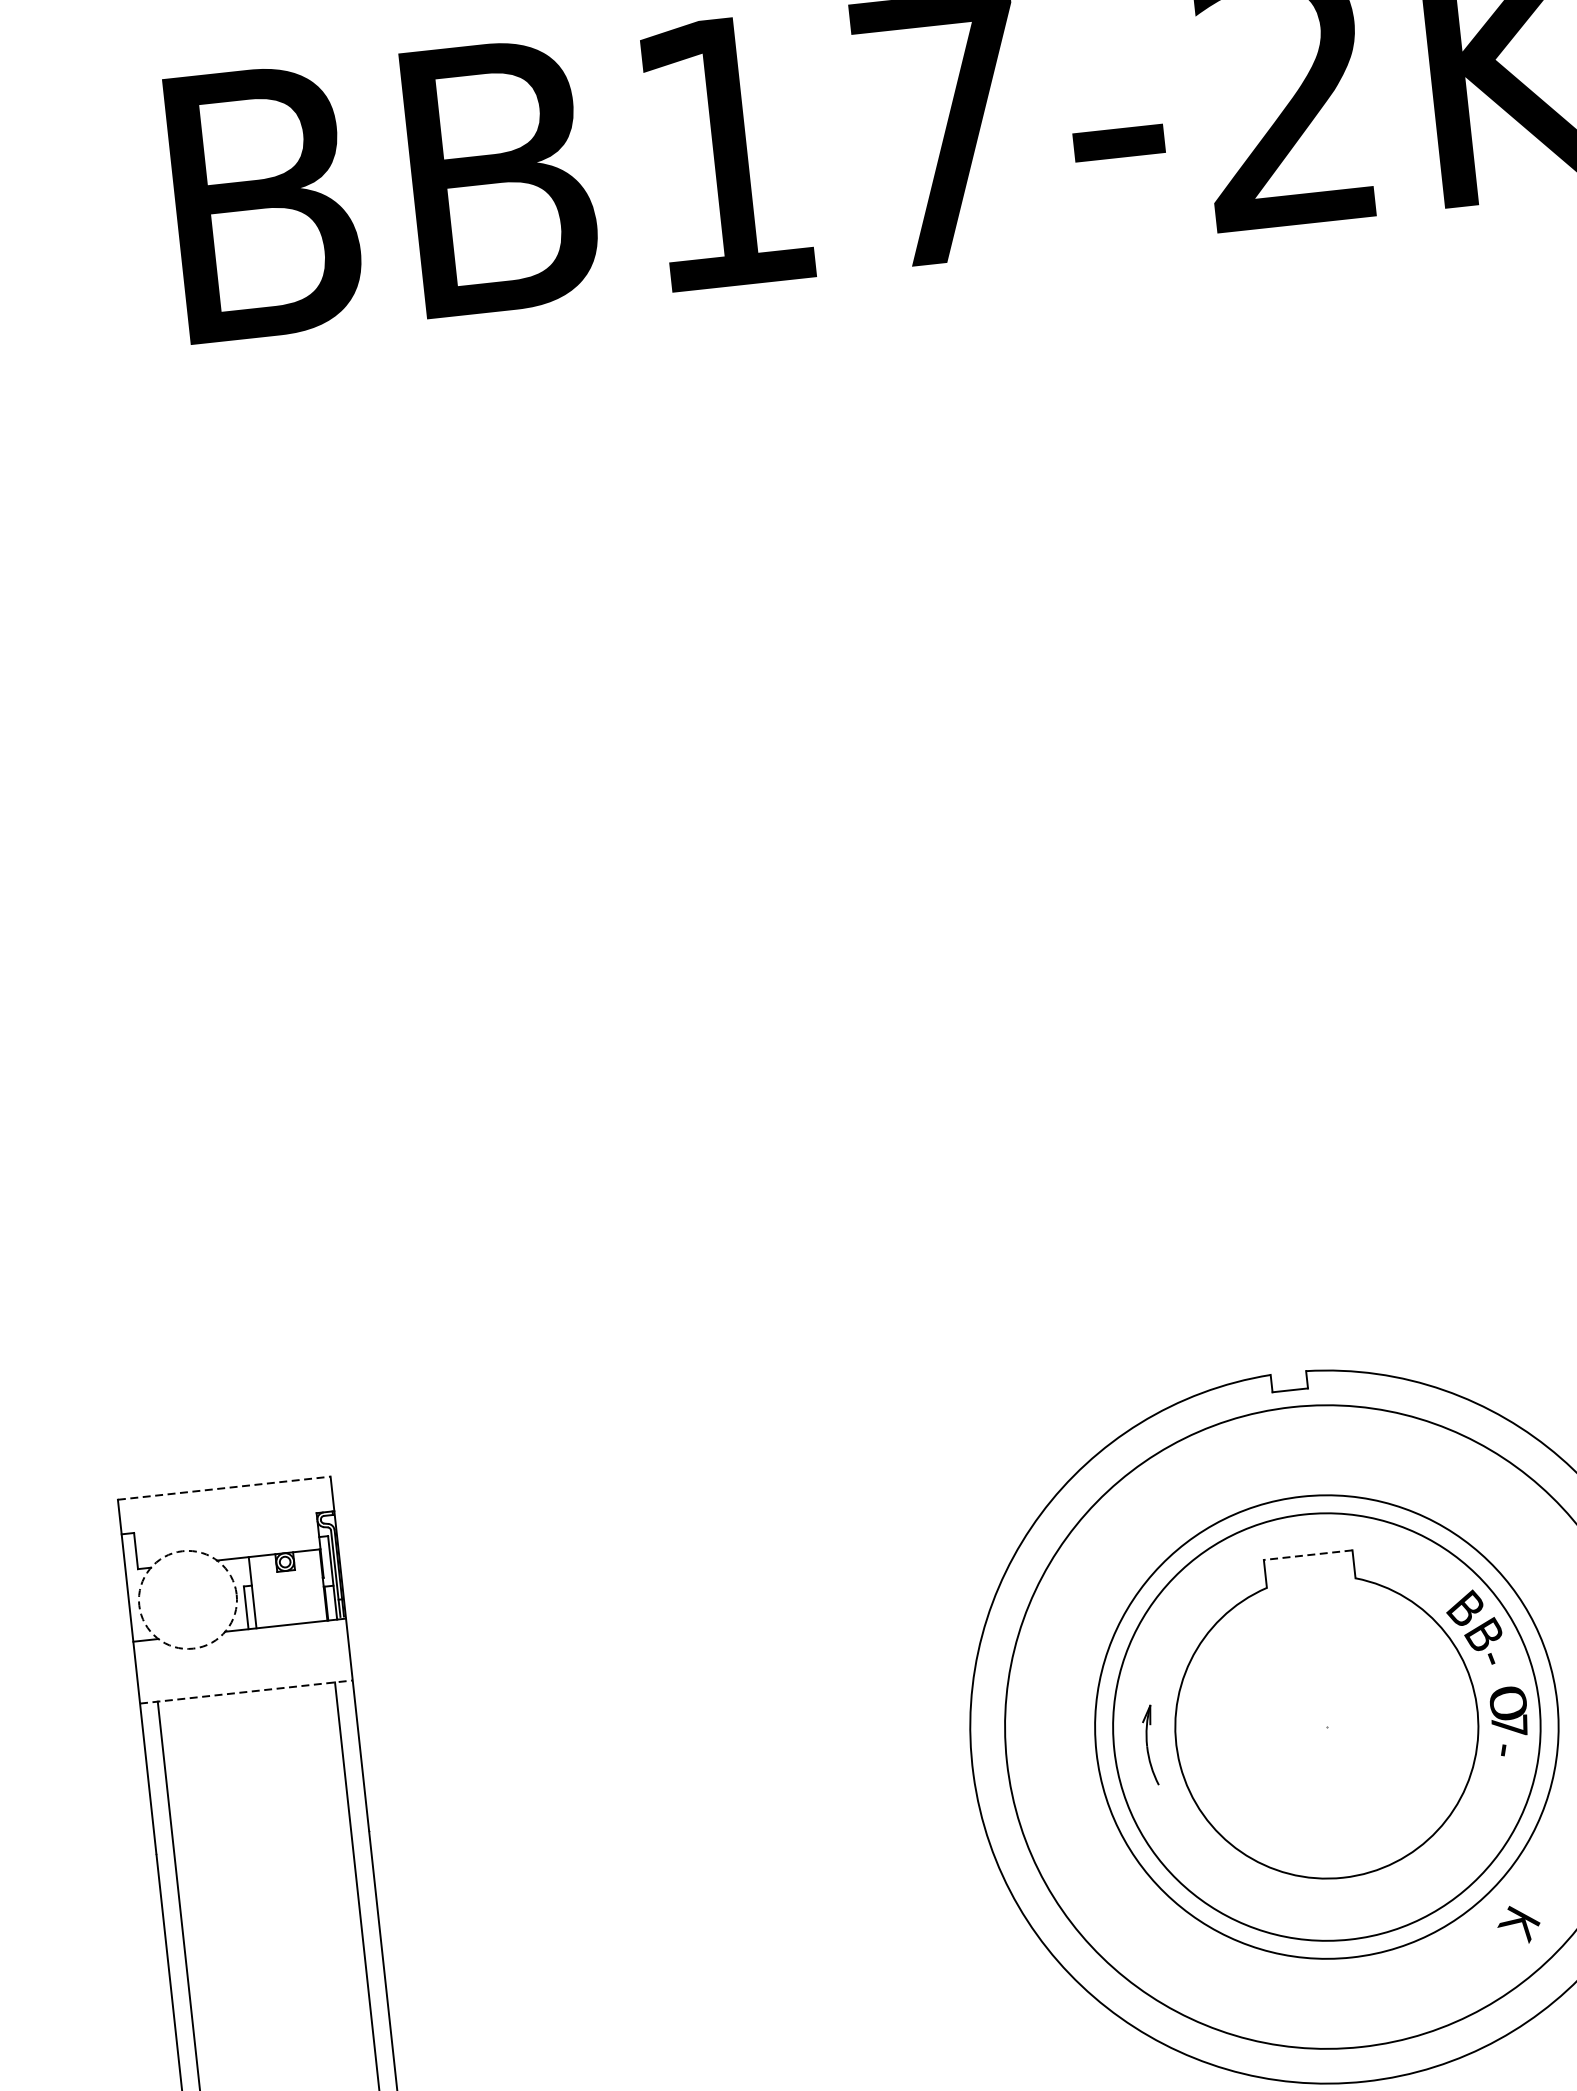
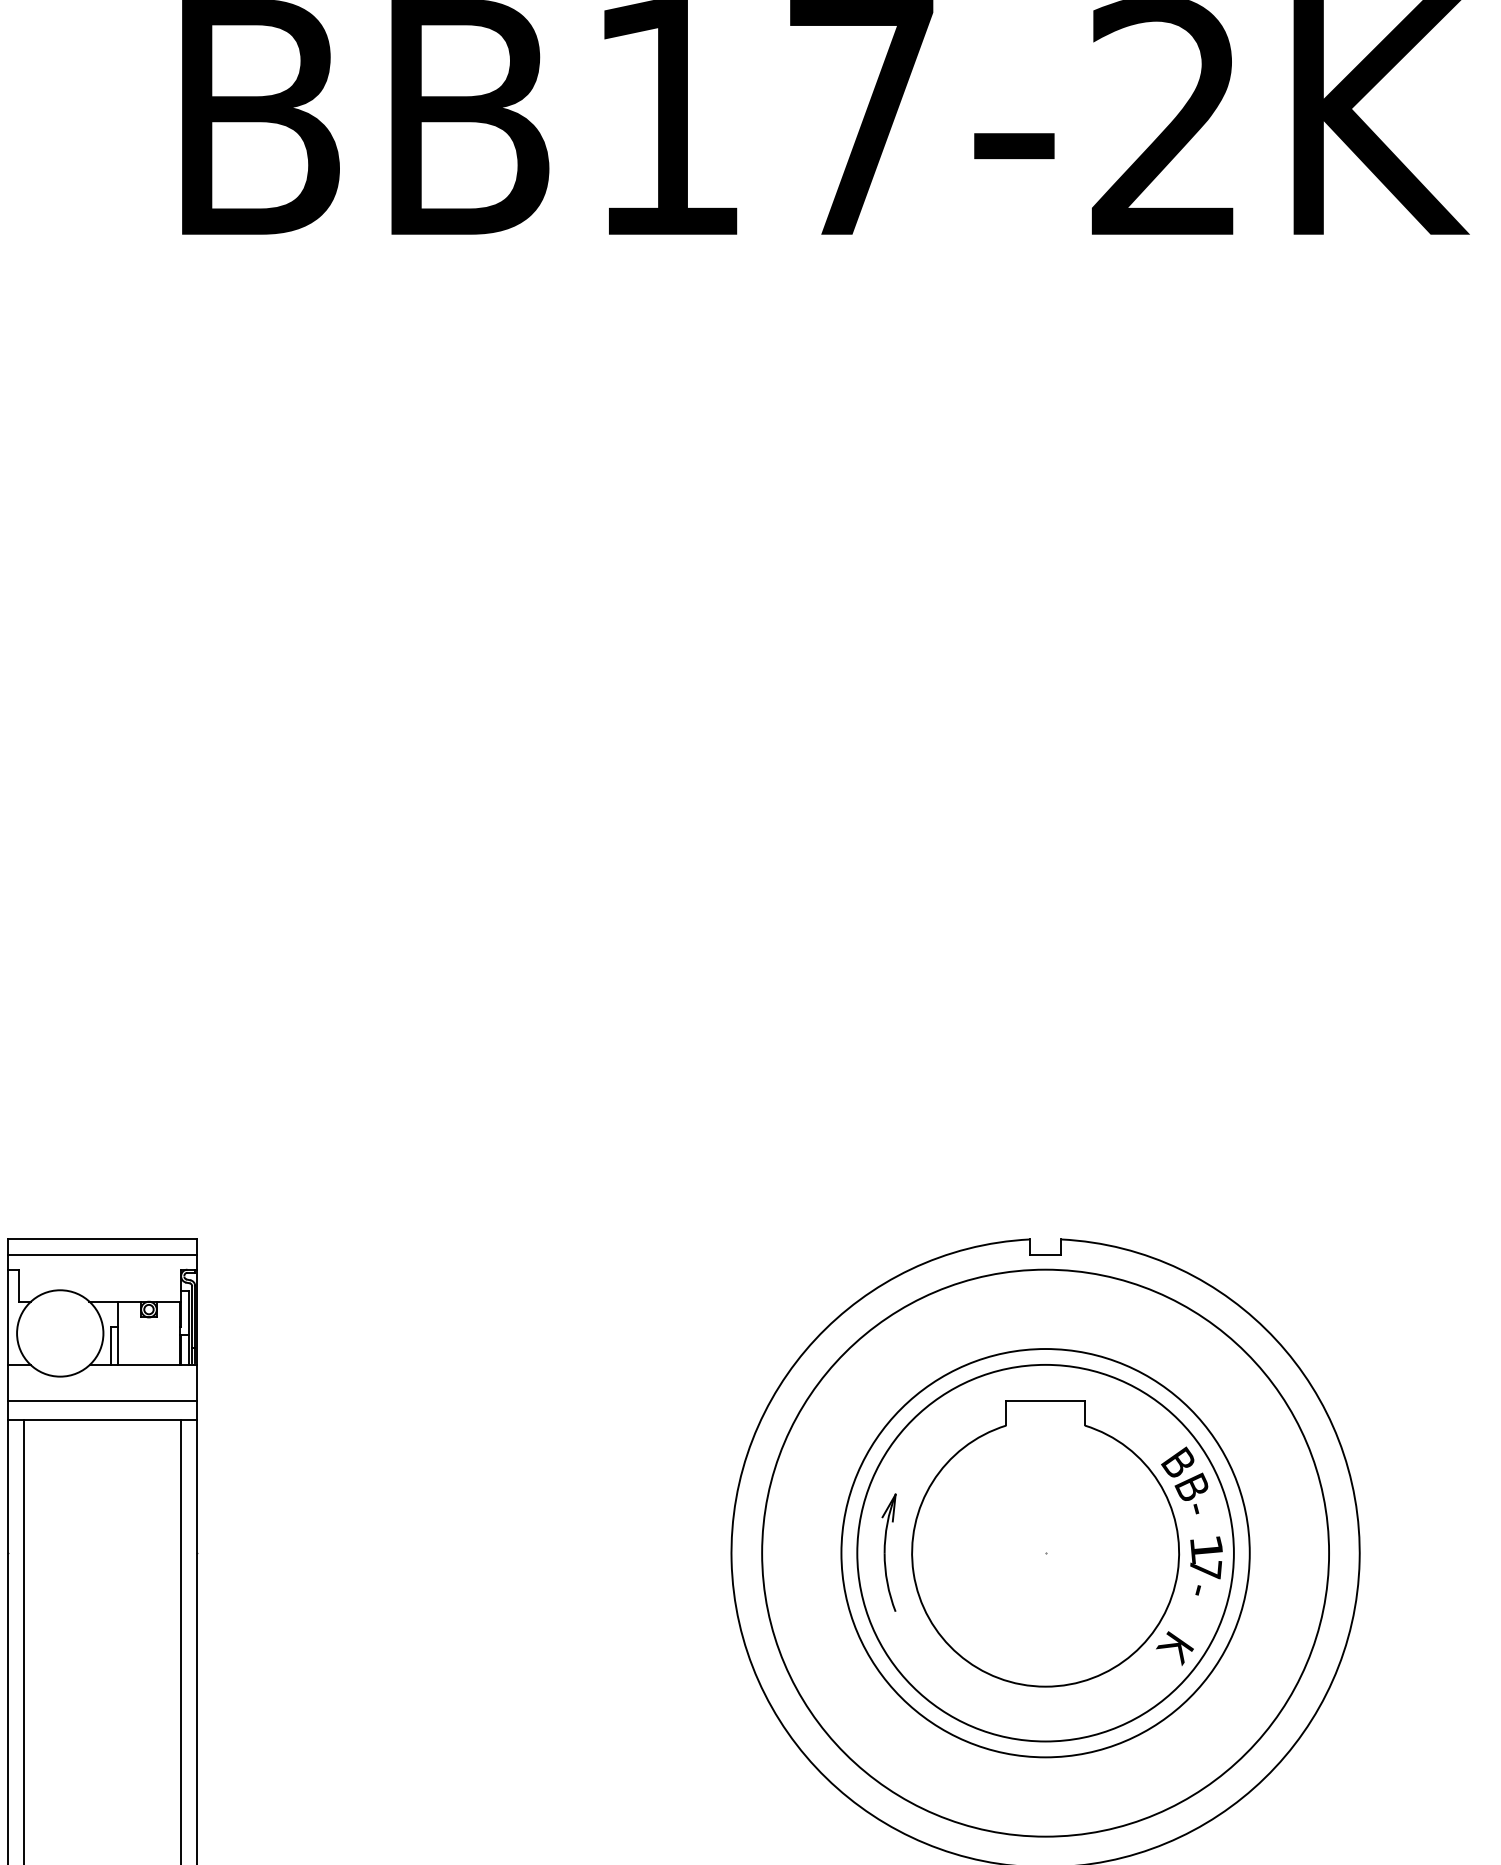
line: (225, 1488) -> (103, 1239), dashed -> solid
line: (225, 1505) -> (102, 1254), added
line: (1308, 1554) -> (1045, 1400), dashed -> solid
circle: (188, 1599) -> (60, 1333), dashed -> solid
line: (243, 1670) -> (102, 1400), added
line: (247, 1691) -> (103, 1419), dashed -> solid
text: (1507, 1703) -> (1206, 1549), 0 -> 1
part: (1149, 1745) -> (888, 1552), size x1.67
text: (1518, 1924) -> (1174, 1648), moved

